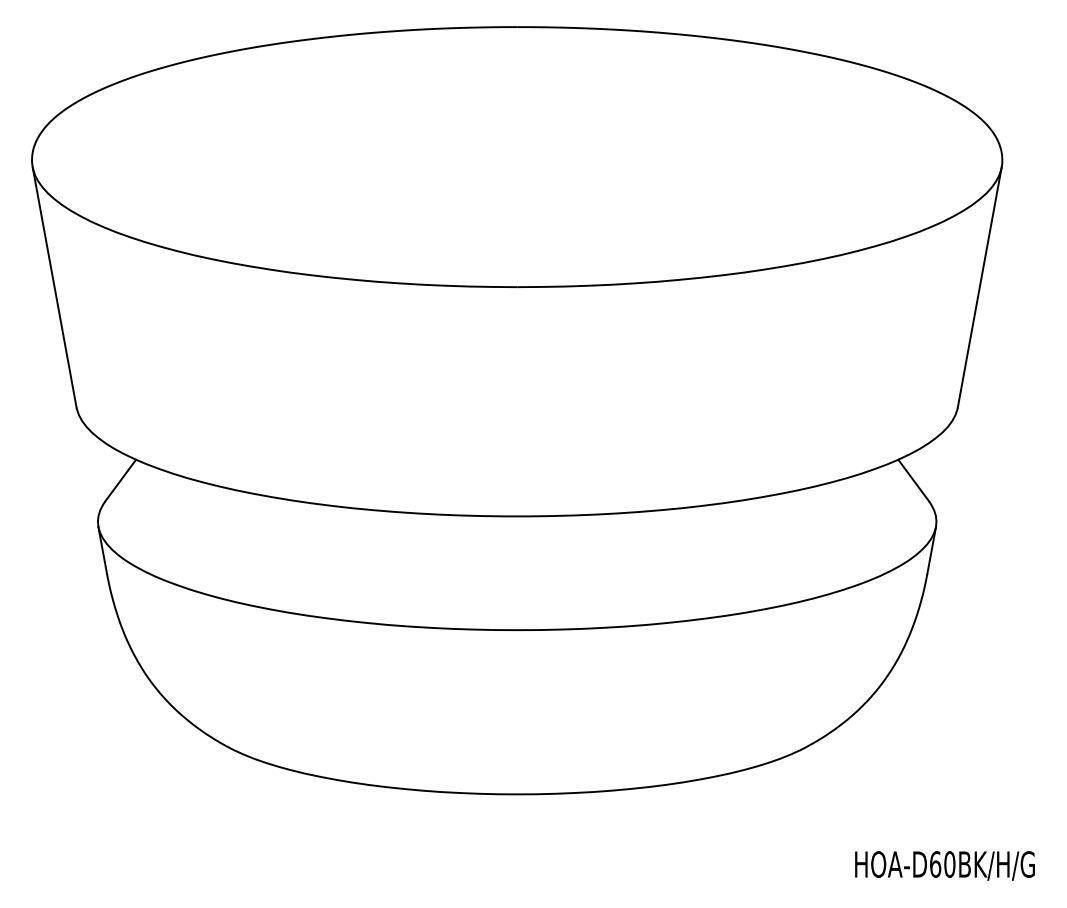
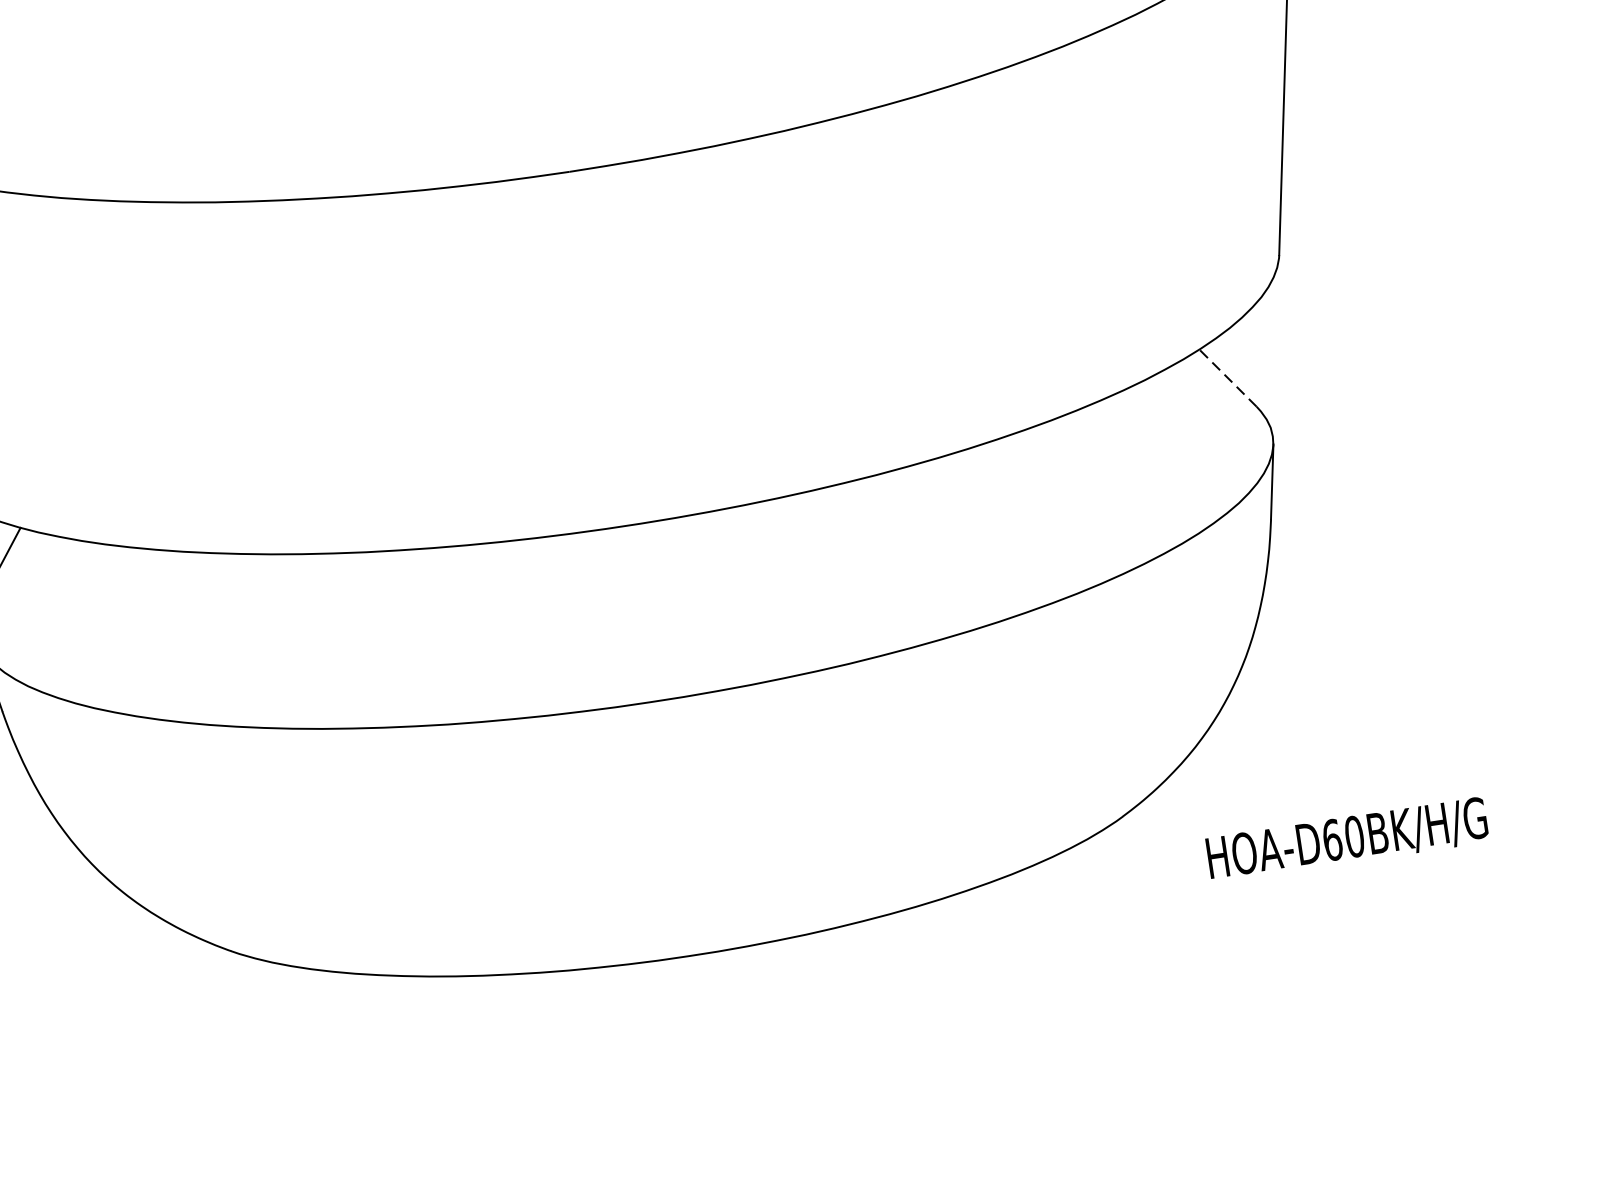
line: (913, 480) -> (1227, 378), solid -> dashed
text: (944, 865) -> (1346, 839), moved

